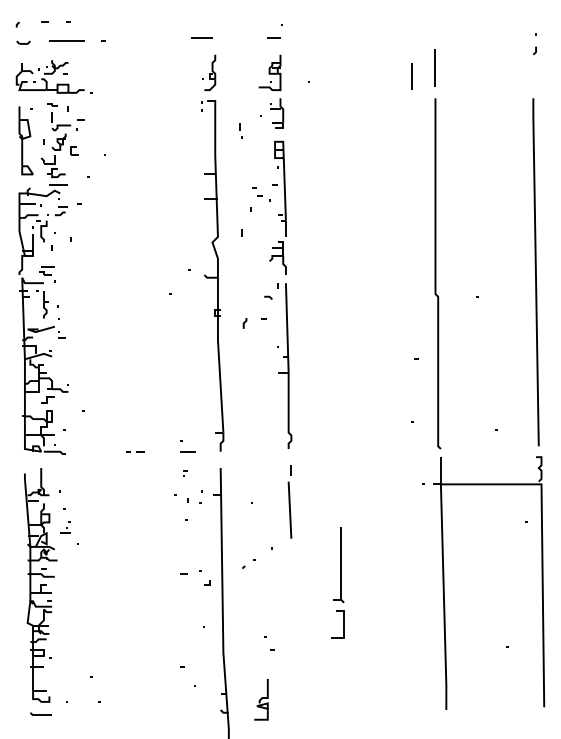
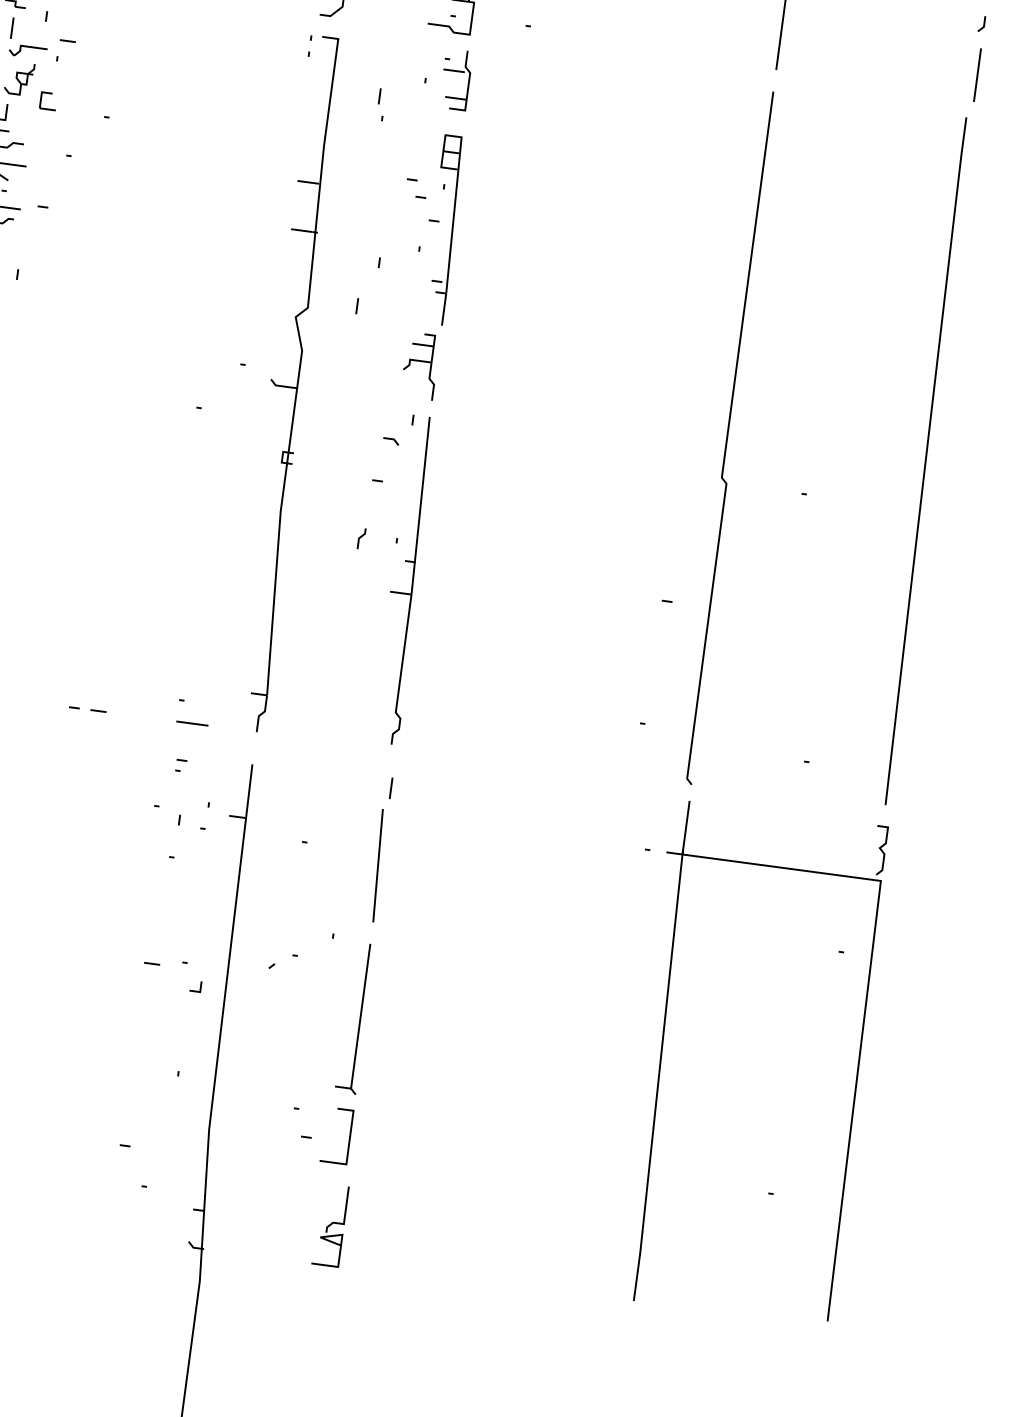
line: (411, 76) -> (976, 74), moved
part: (257, 191) -> (417, 187), moved
line: (244, 323) -> (360, 538), moved
part: (337, 582) -> (348, 1053), moved
part: (261, 699) -> (331, 1225), moved

